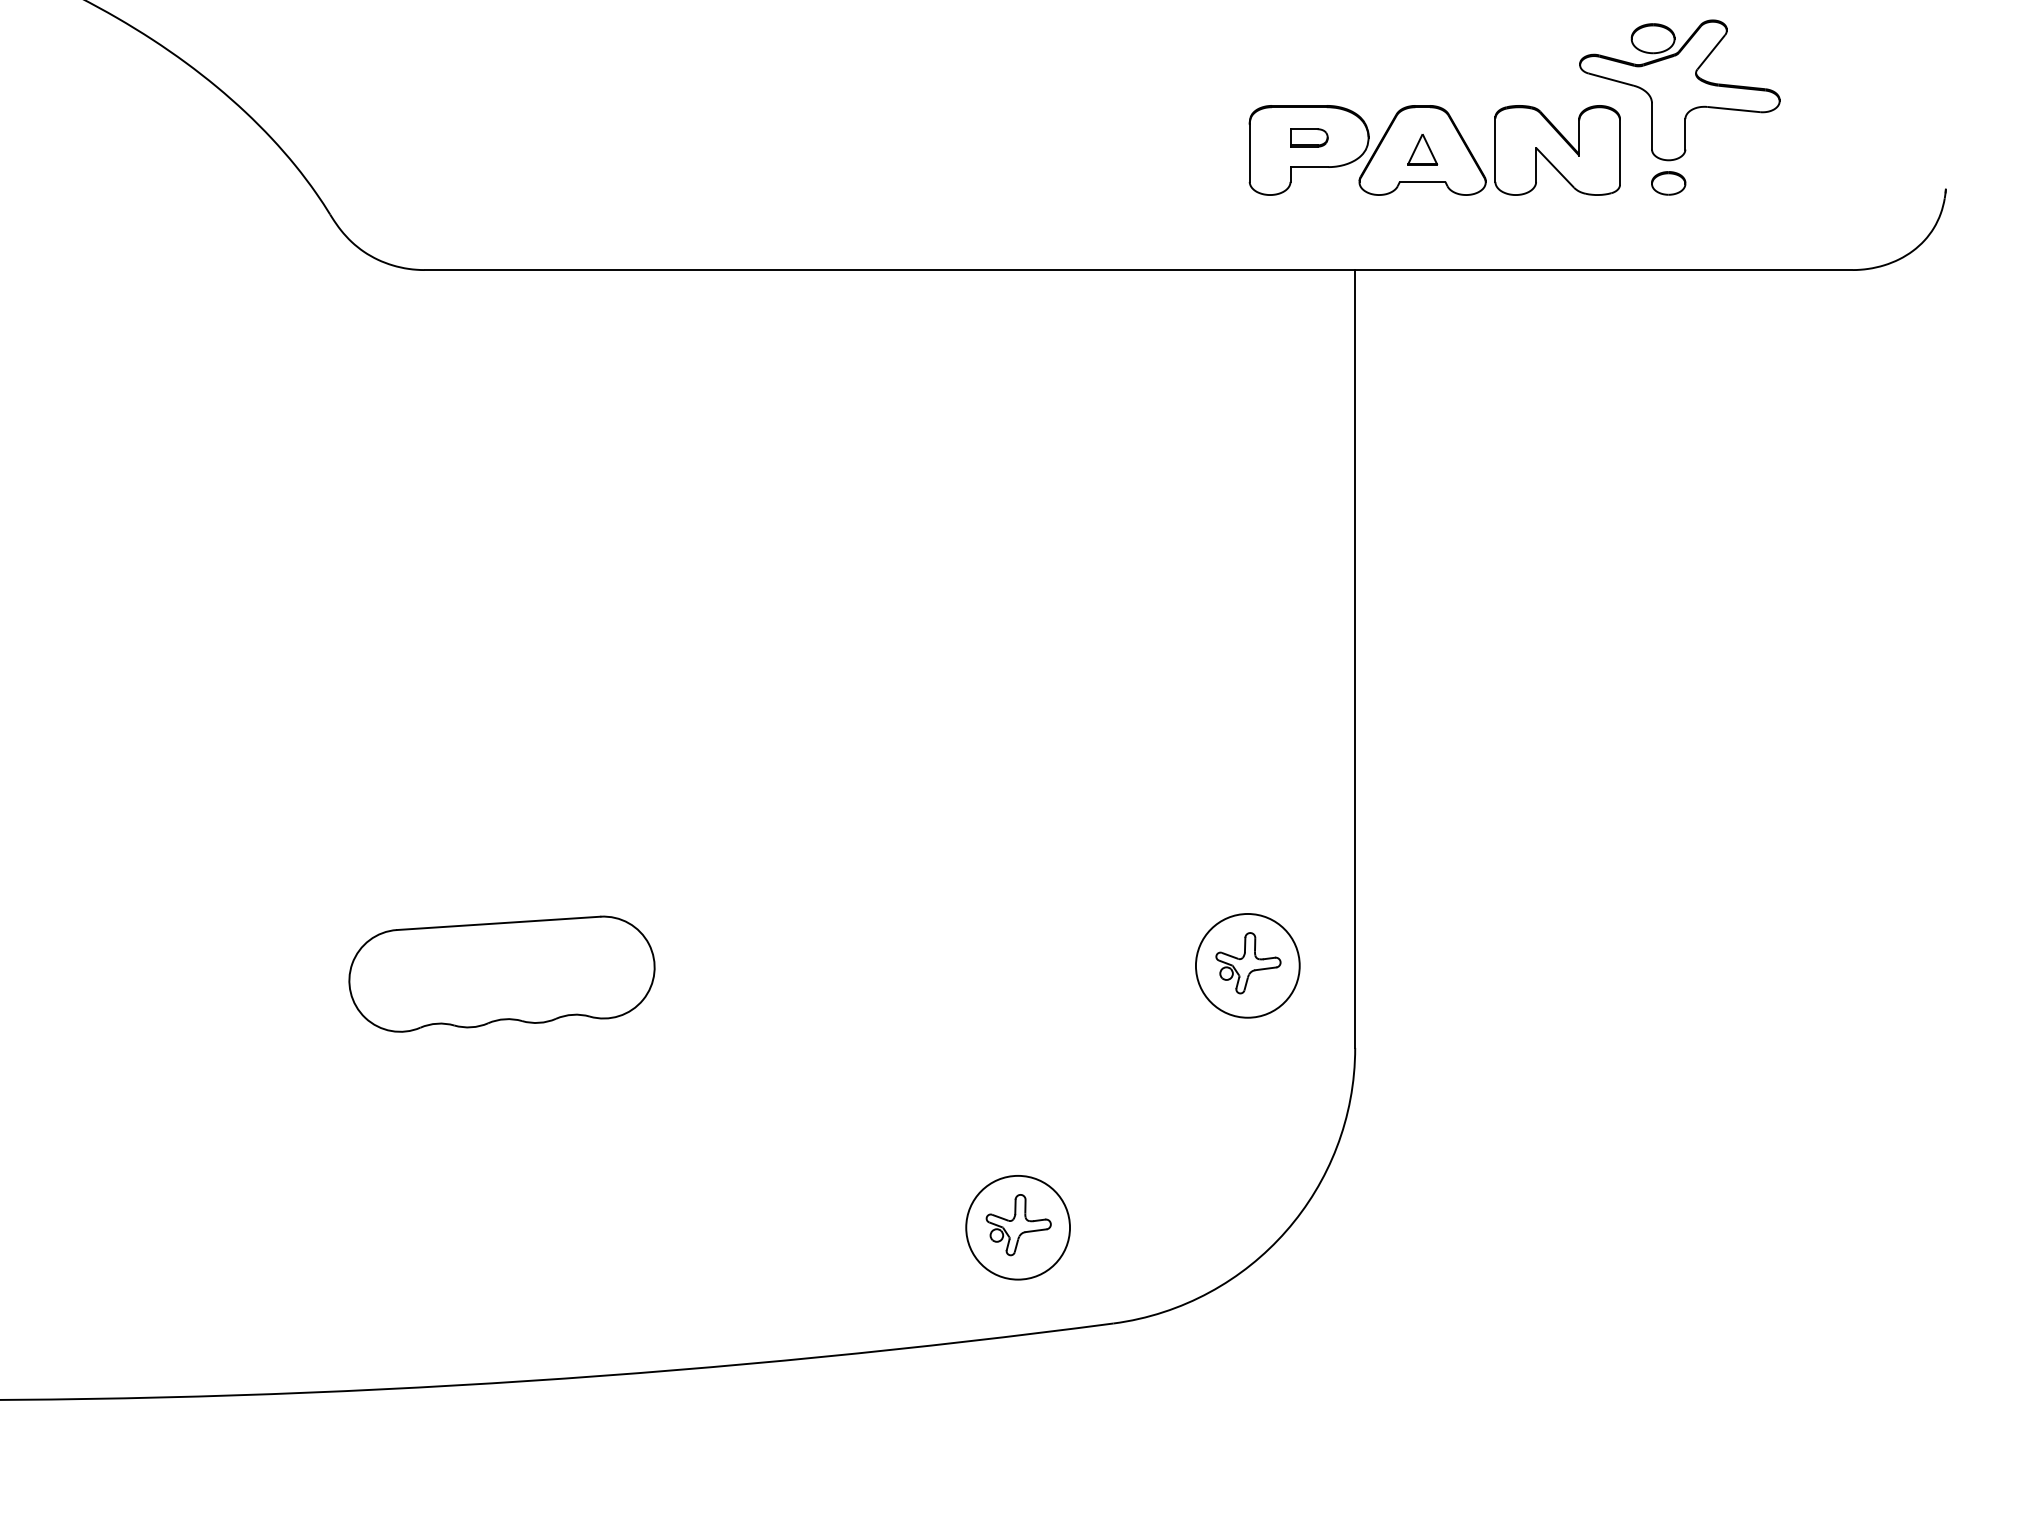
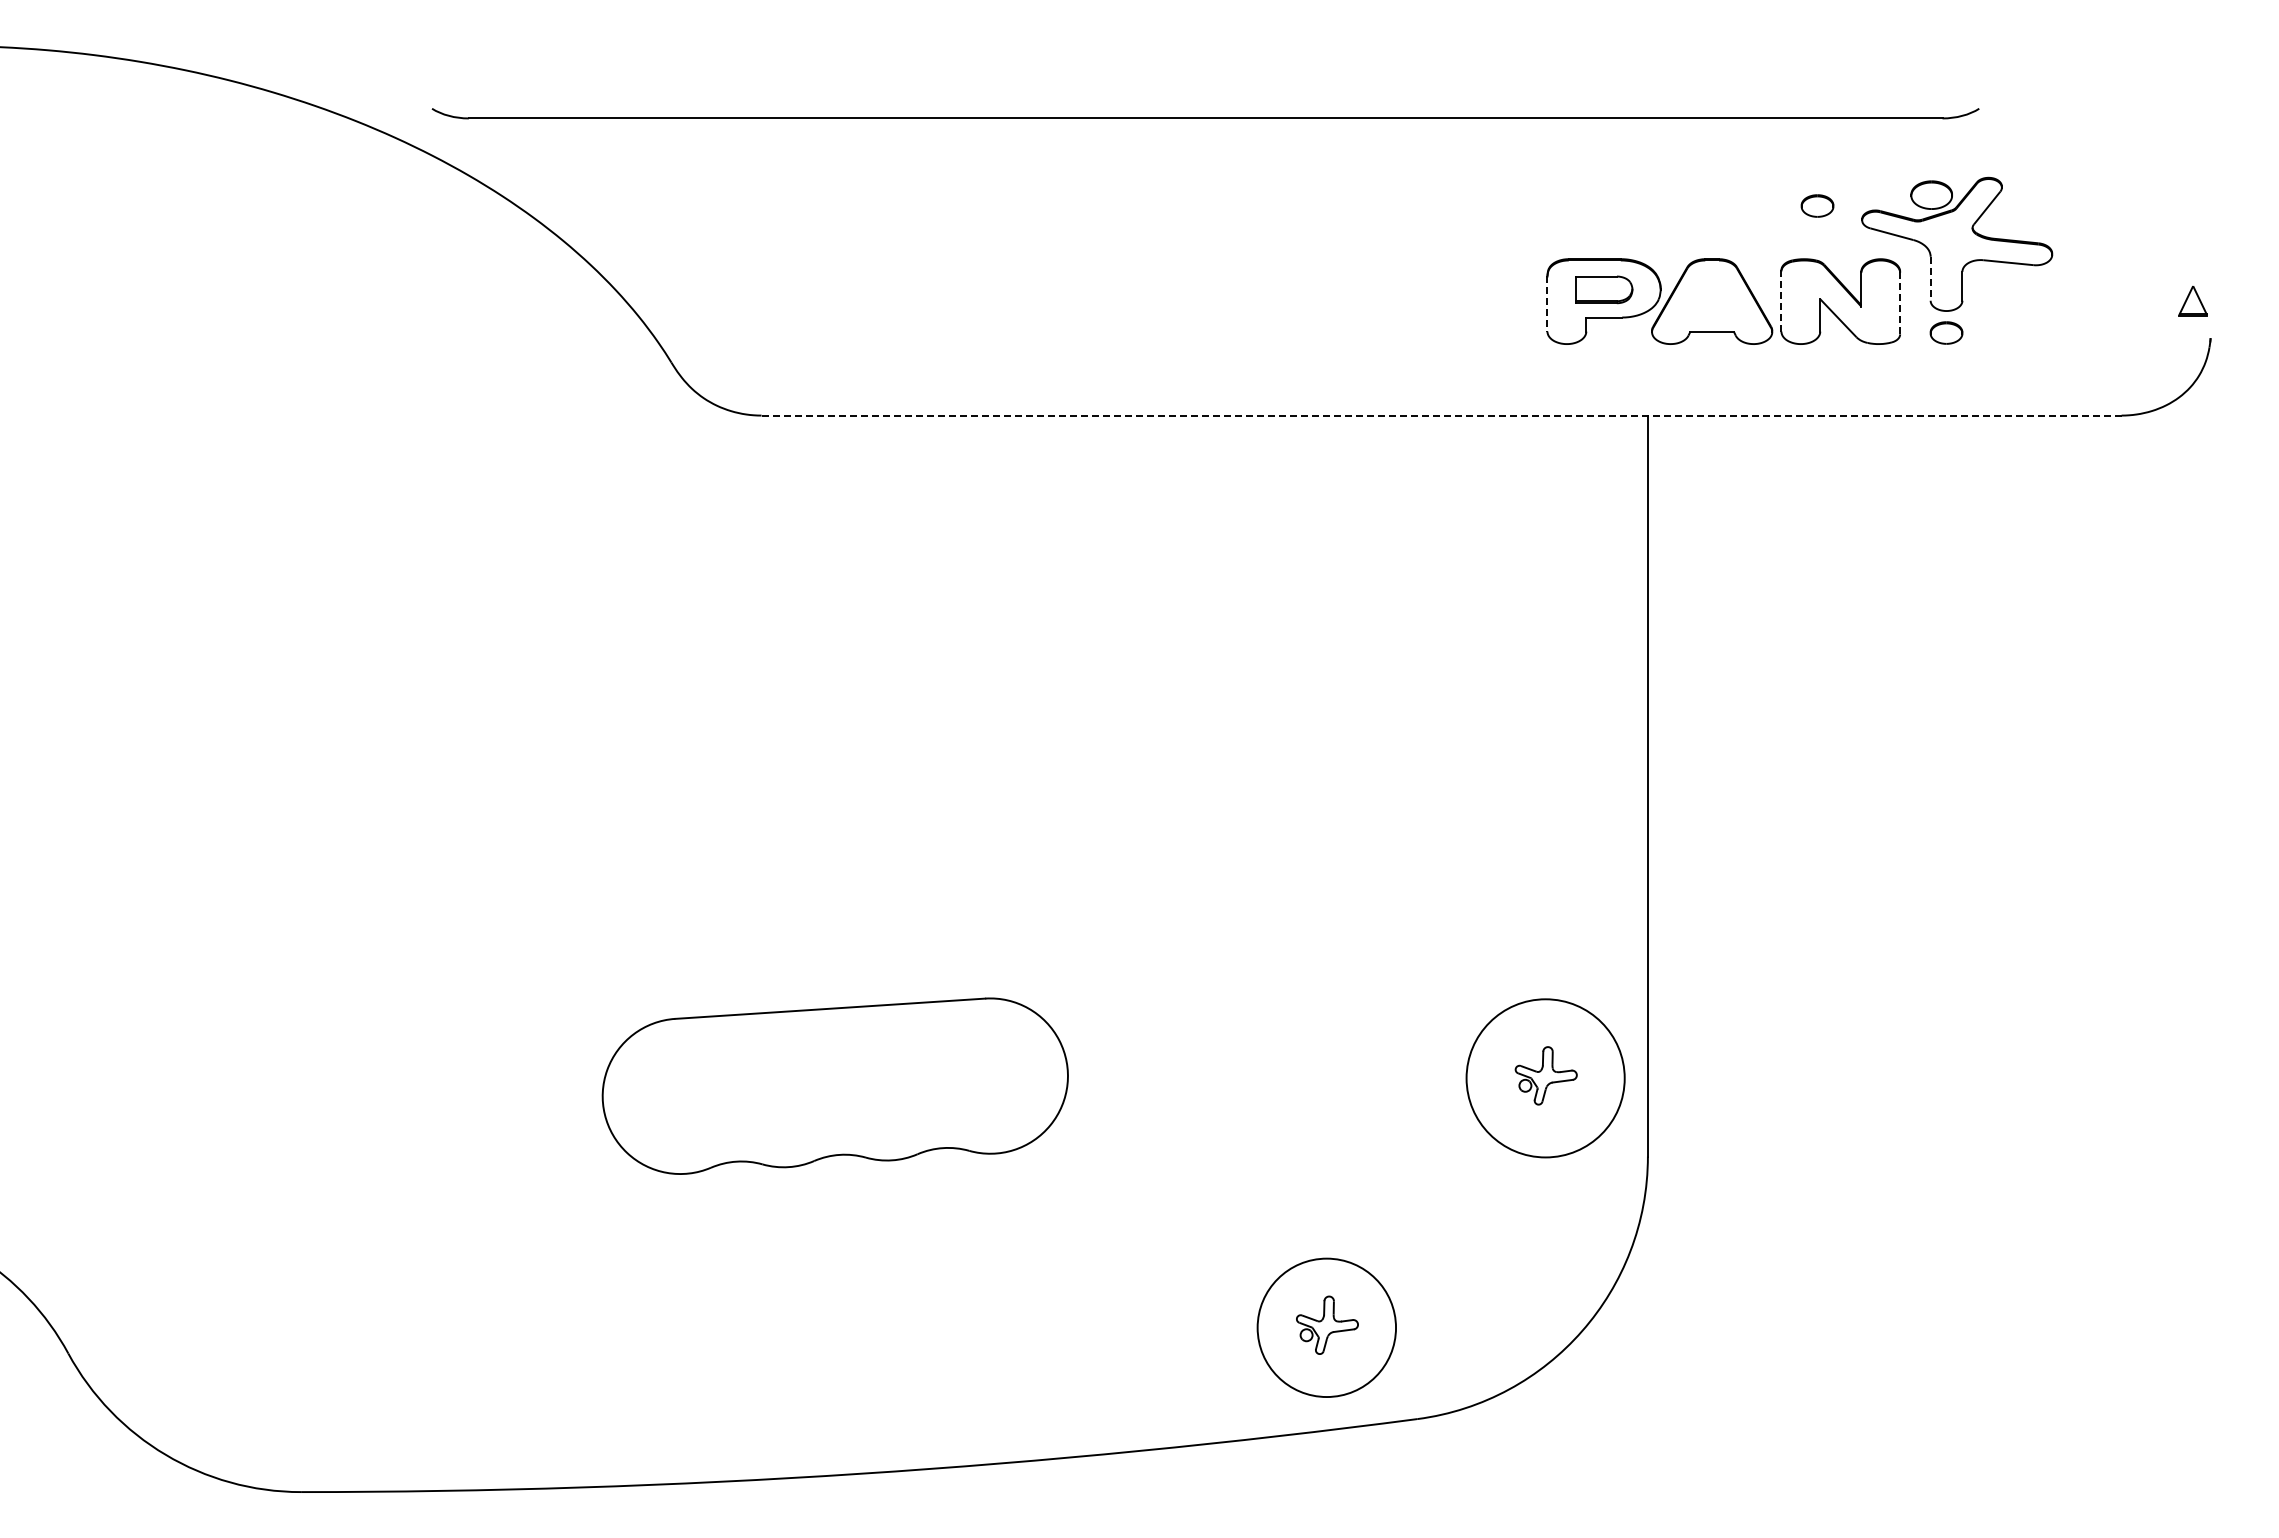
part: (1533, 49) -> (1817, 205), added
line: (1651, 126) -> (1930, 278), solid -> dashed
part: (1308, 137) -> (1603, 289), size x1.6
part: (1421, 149) -> (2192, 300), moved
line: (1495, 149) -> (1781, 300), solid -> dashed
line: (1249, 152) -> (1547, 303), solid -> dashed
line: (1620, 152) -> (1900, 303), solid -> dashed
line: (1138, 269) -> (1441, 415), solid -> dashed
circle: (1247, 964) -> (1545, 1077), size x1.6
part: (501, 974) -> (834, 1086), size x1.6
circle: (1017, 1227) -> (1326, 1327), size x1.4

